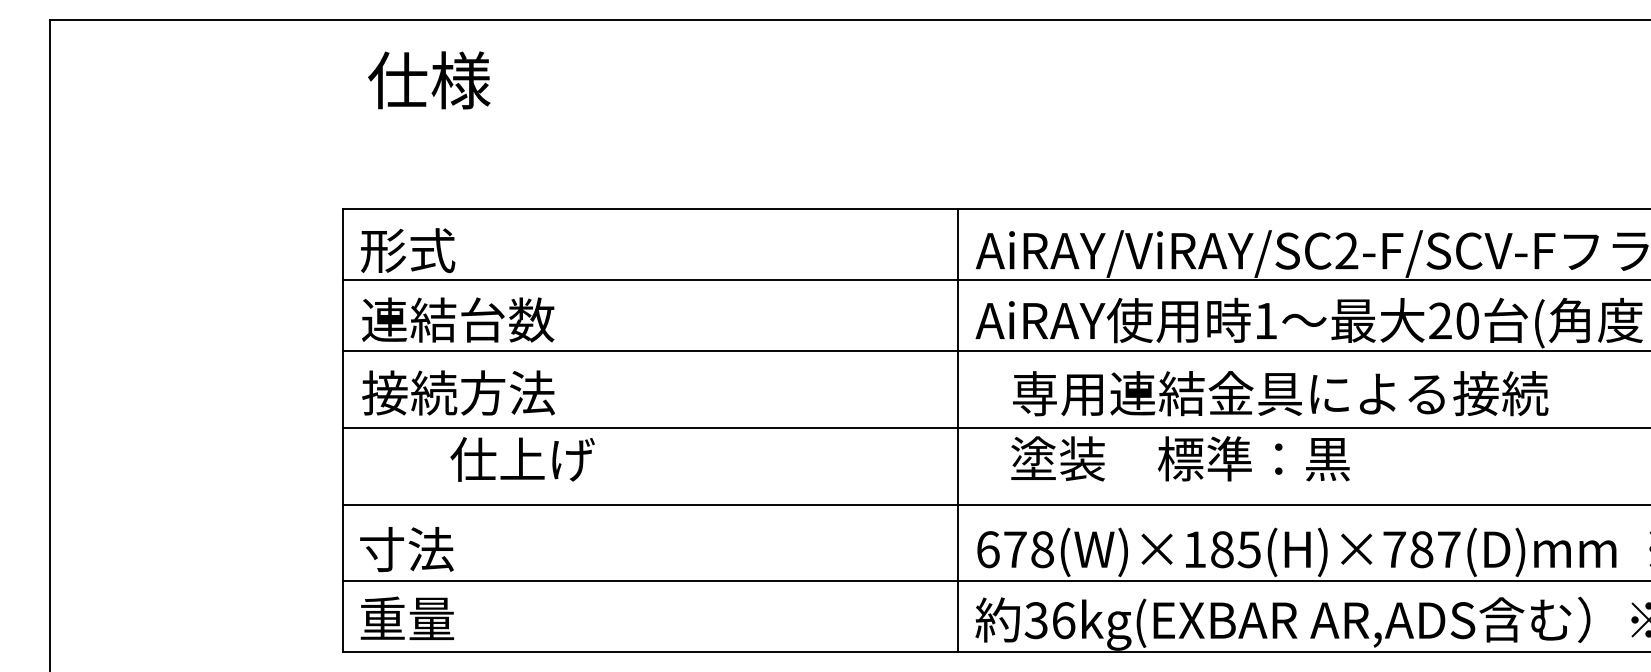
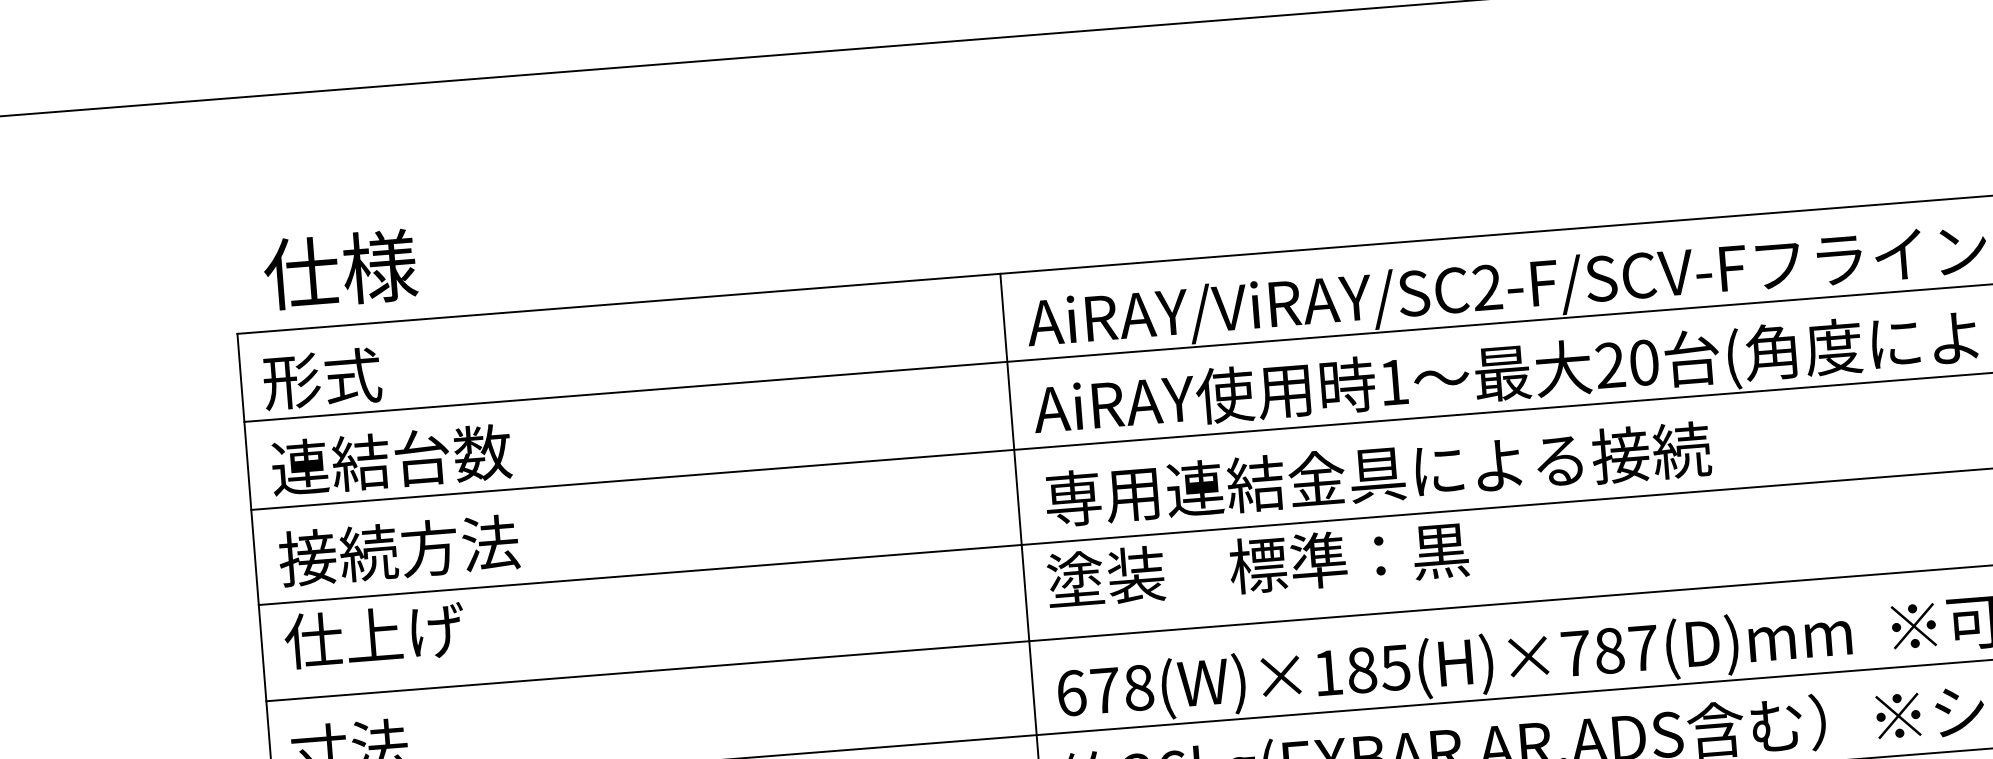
text: (429, 80) -> (340, 269), moved
text: (1280, 393) -> (1378, 474), moved
text: (1180, 458) -> (1257, 564), moved
text: (522, 459) -> (374, 635), moved

